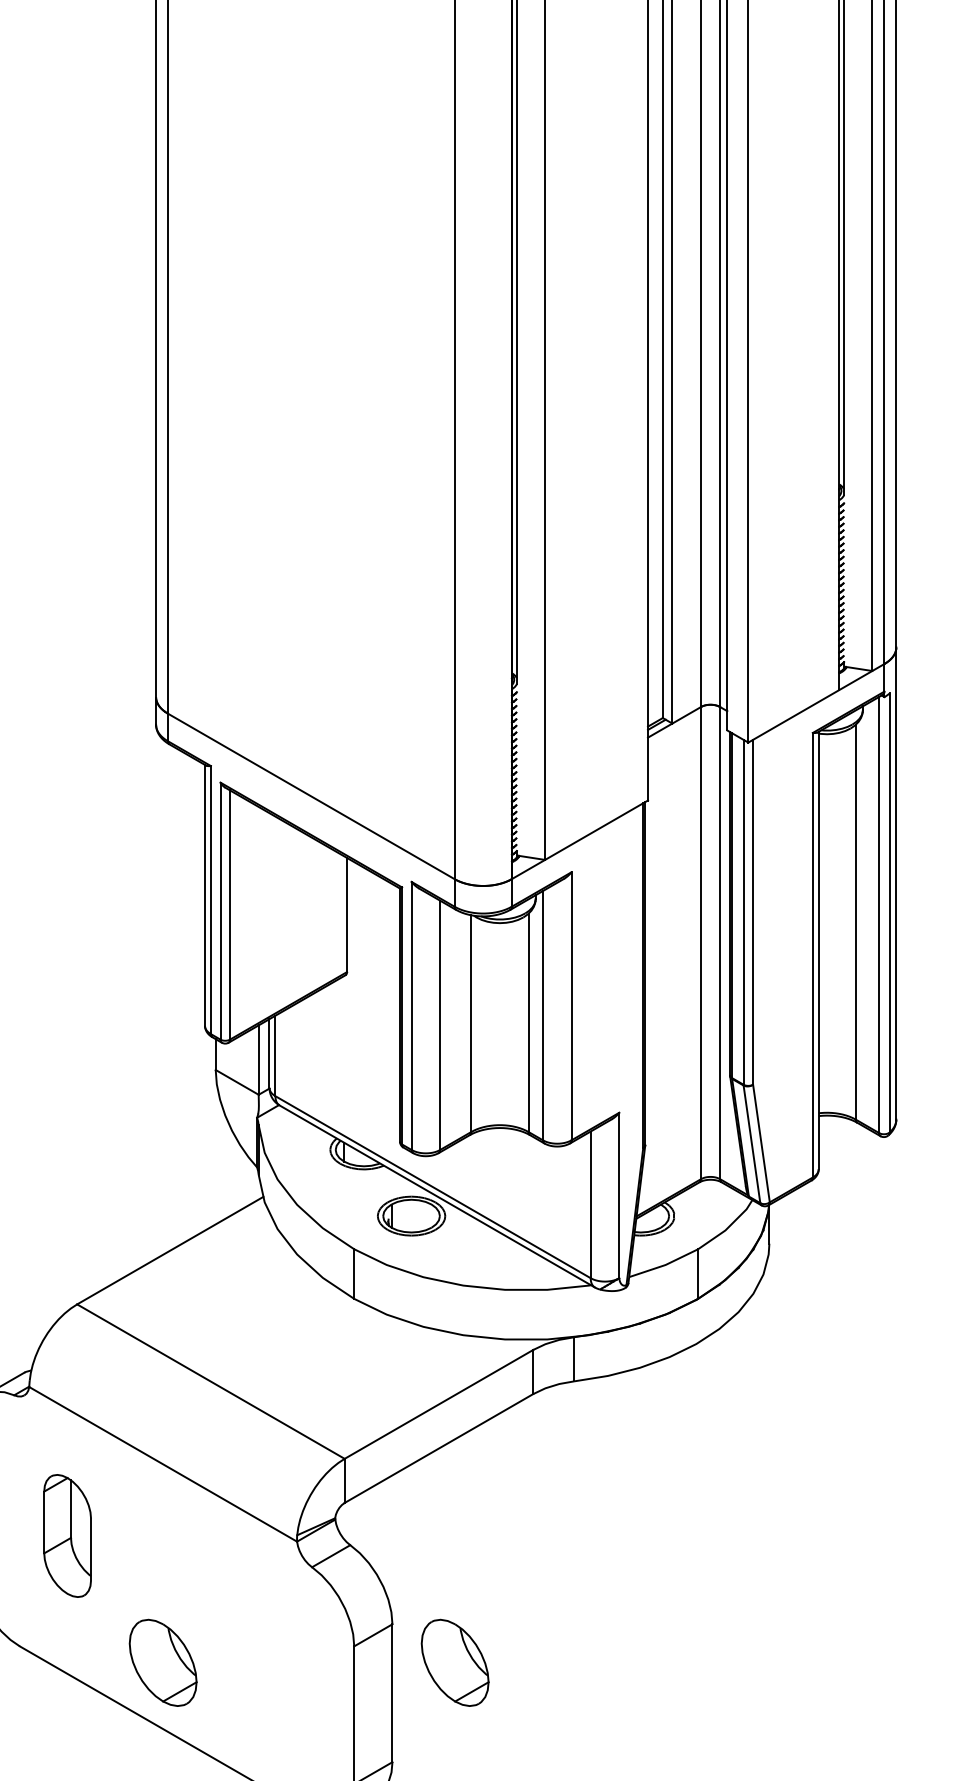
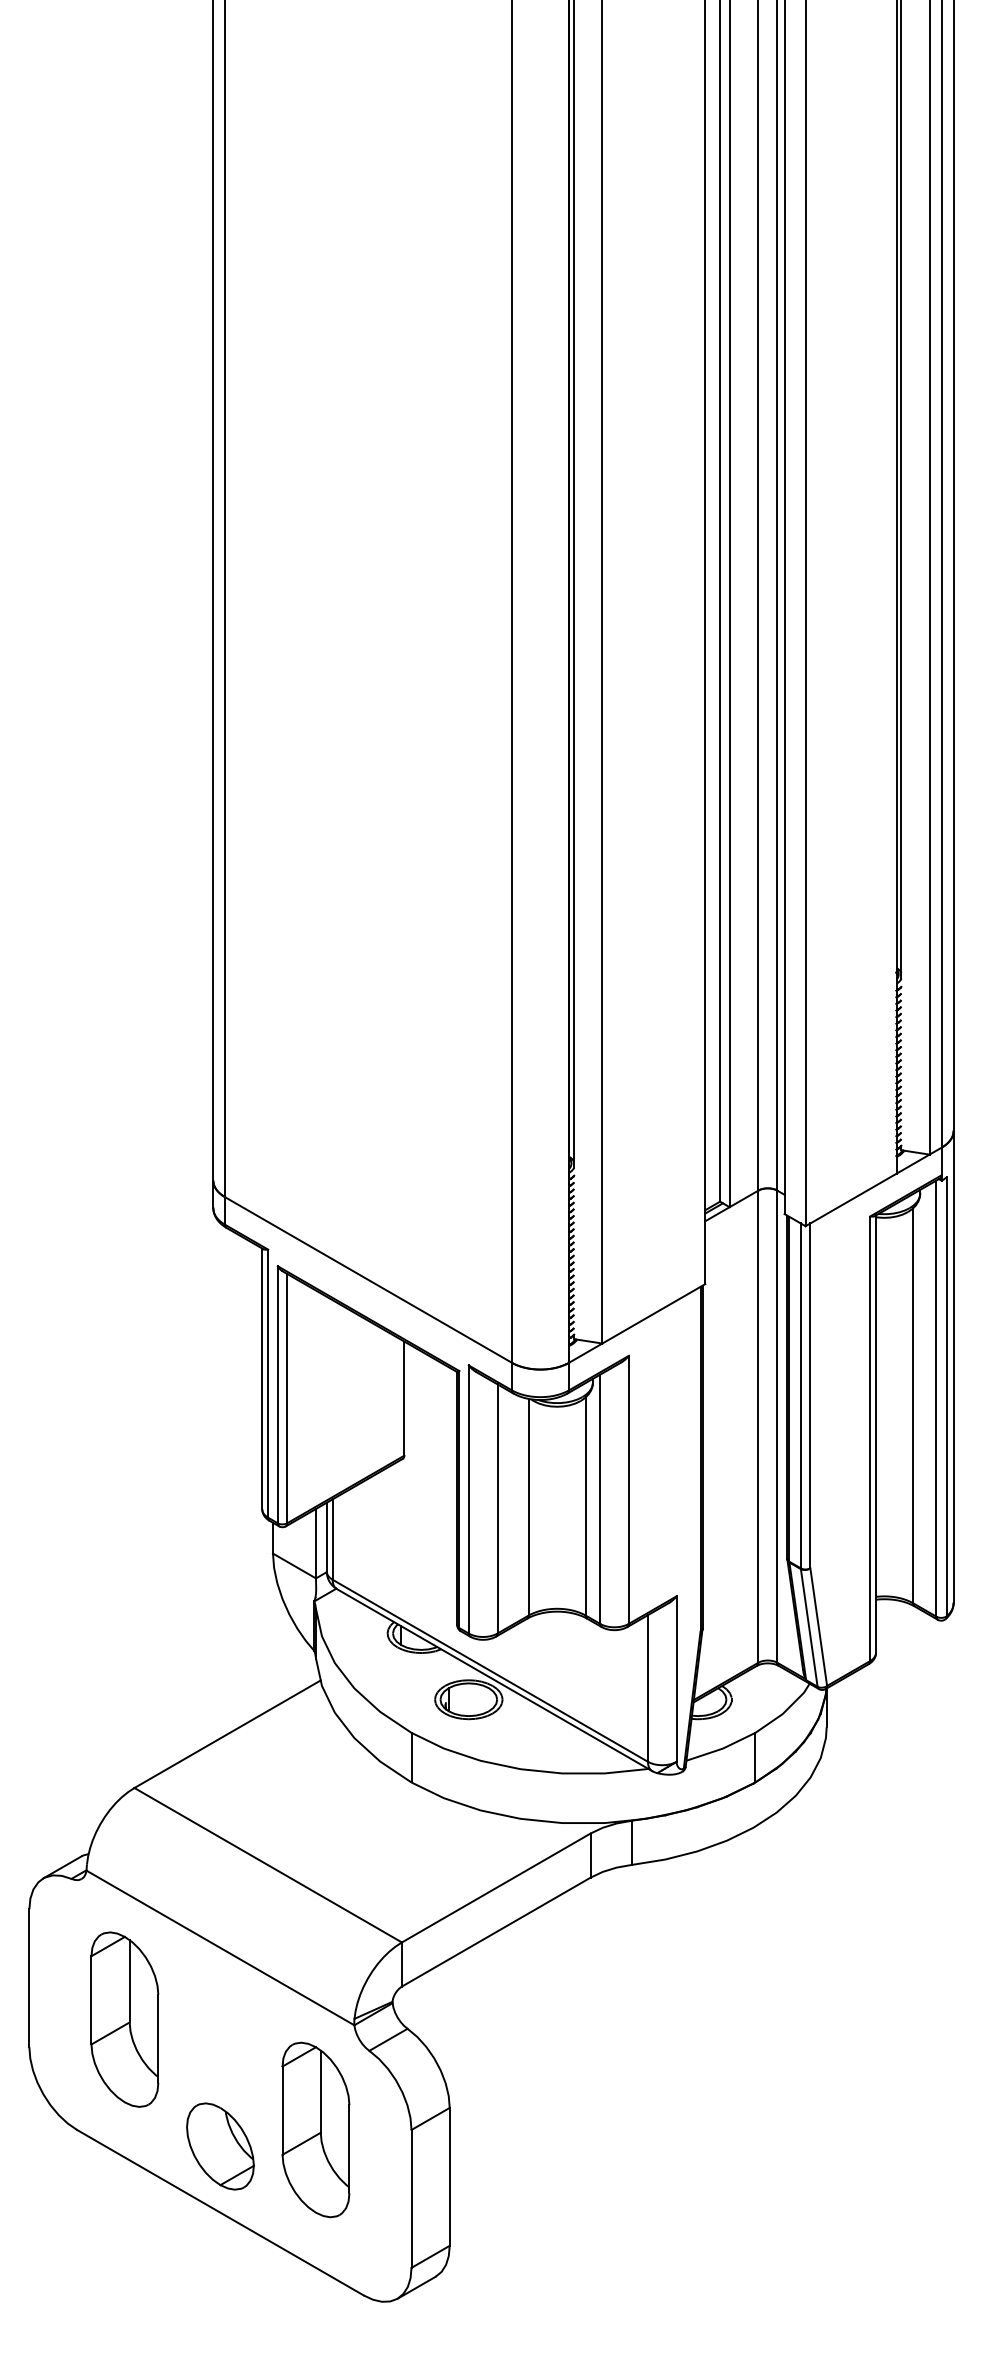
part: (67, 1535) -> (124, 2019), size x1.43
part: (258, 1645) -> (315, 2129), added
part: (455, 1662) -> (512, 2146), removed

